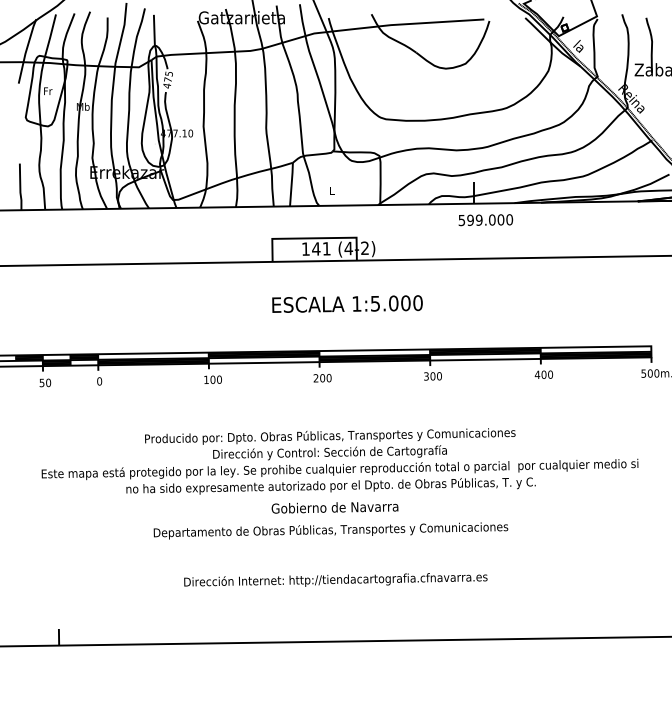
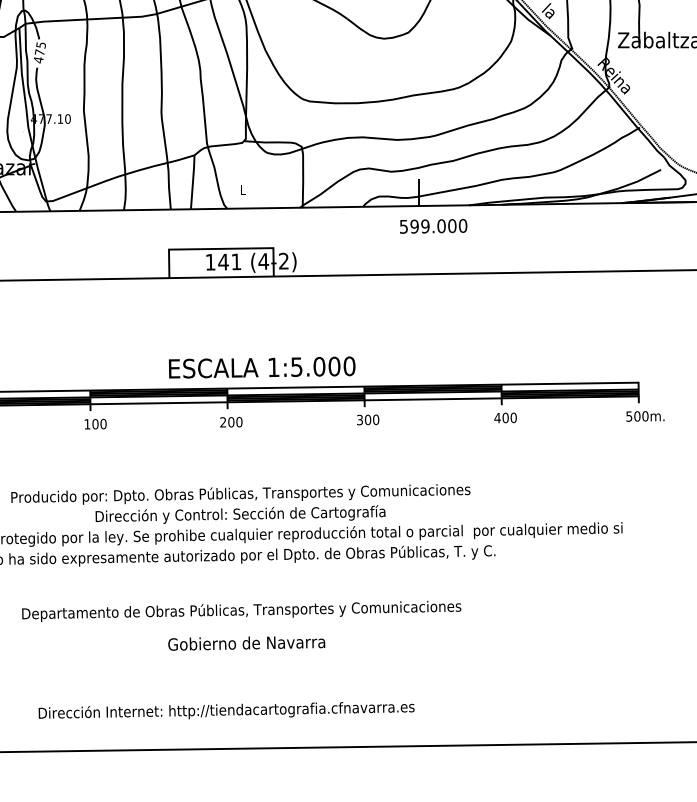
text: (347, 303) -> (262, 366), moved
text: (334, 507) -> (246, 643), moved
text: (335, 579) -> (226, 710), moved

